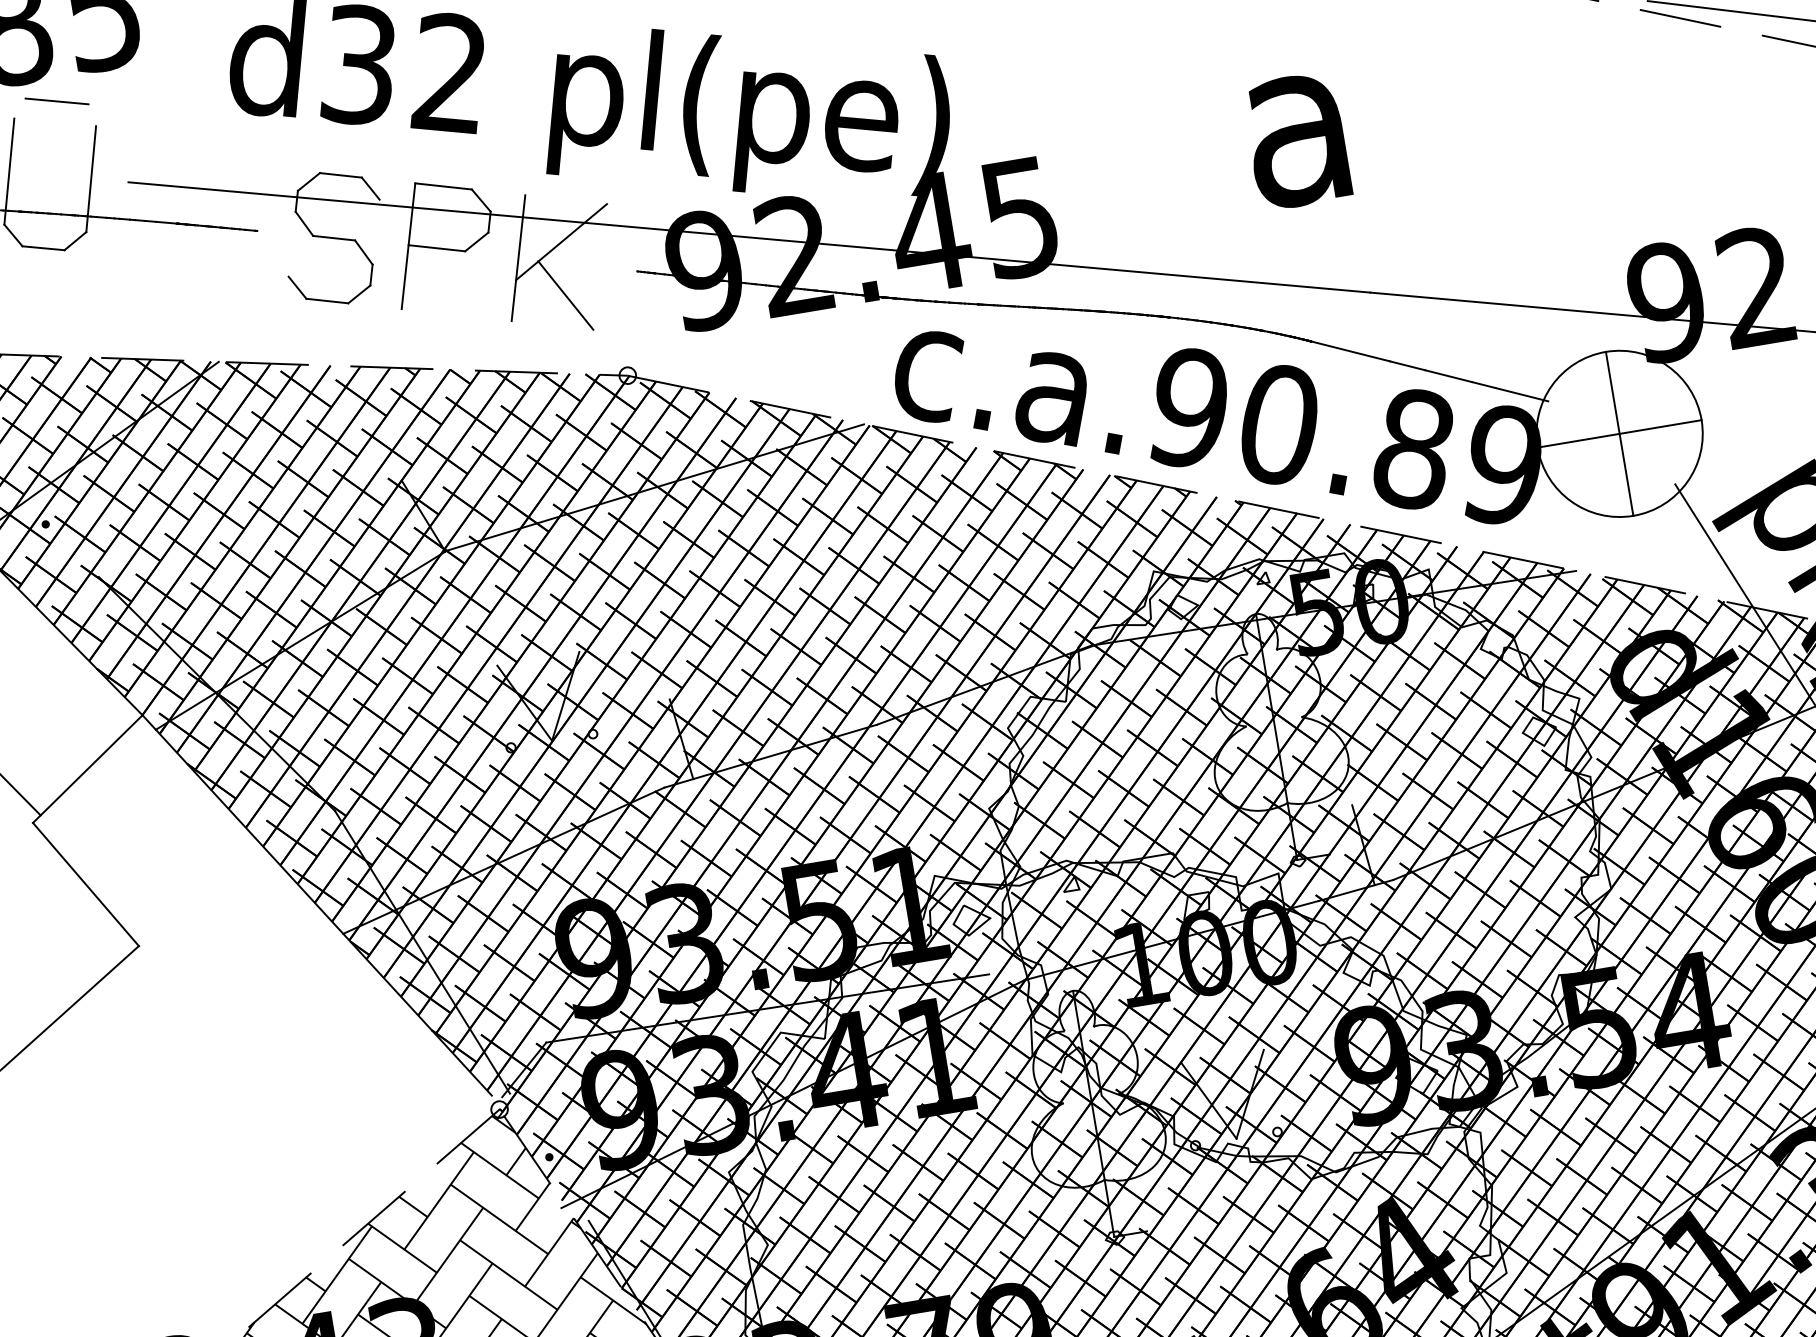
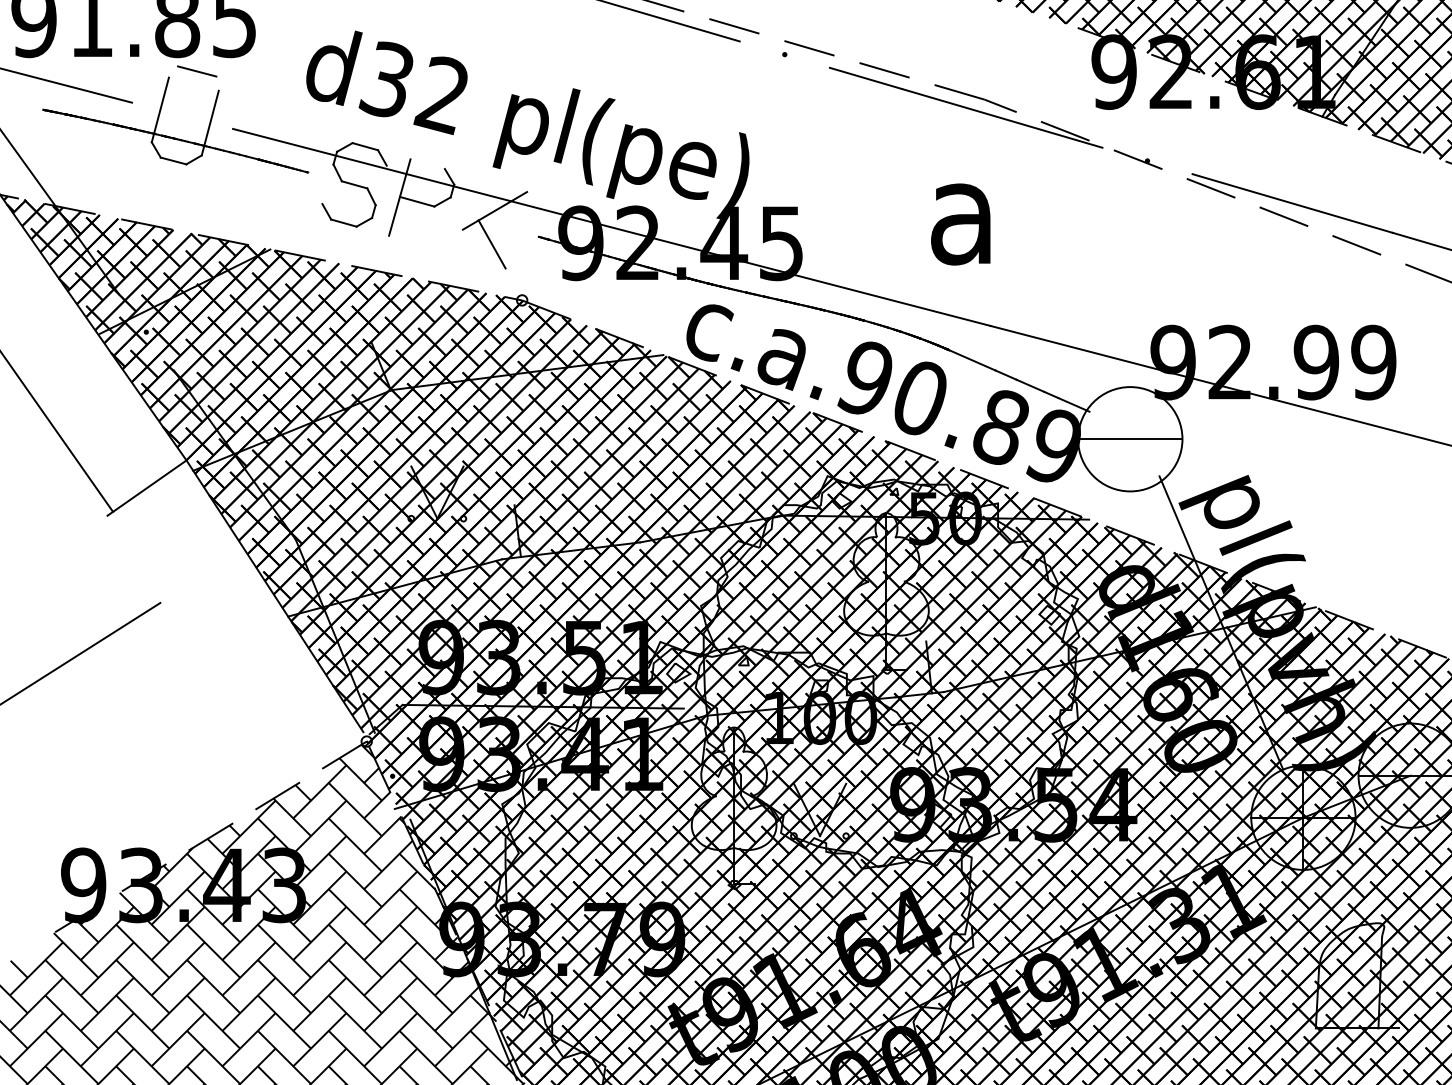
line: (443, 187) -> (427, 164), removed
line: (518, 258) -> (466, 216), removed
line: (1620, 434) -> (1130, 439), removed
line: (85, 883) -> (133, 558), removed

